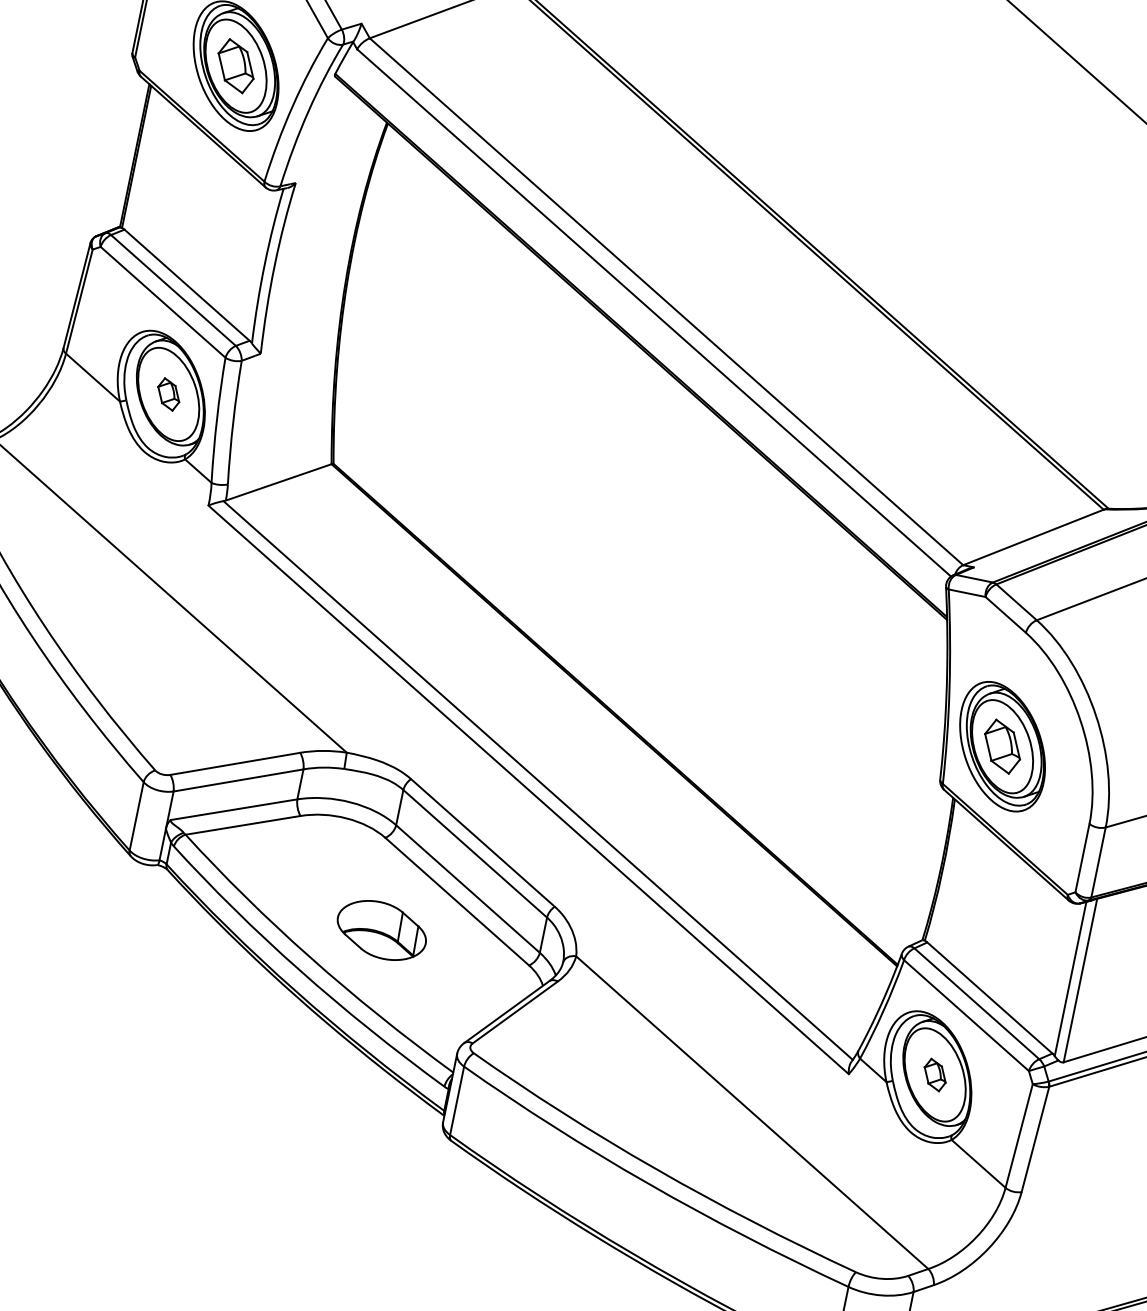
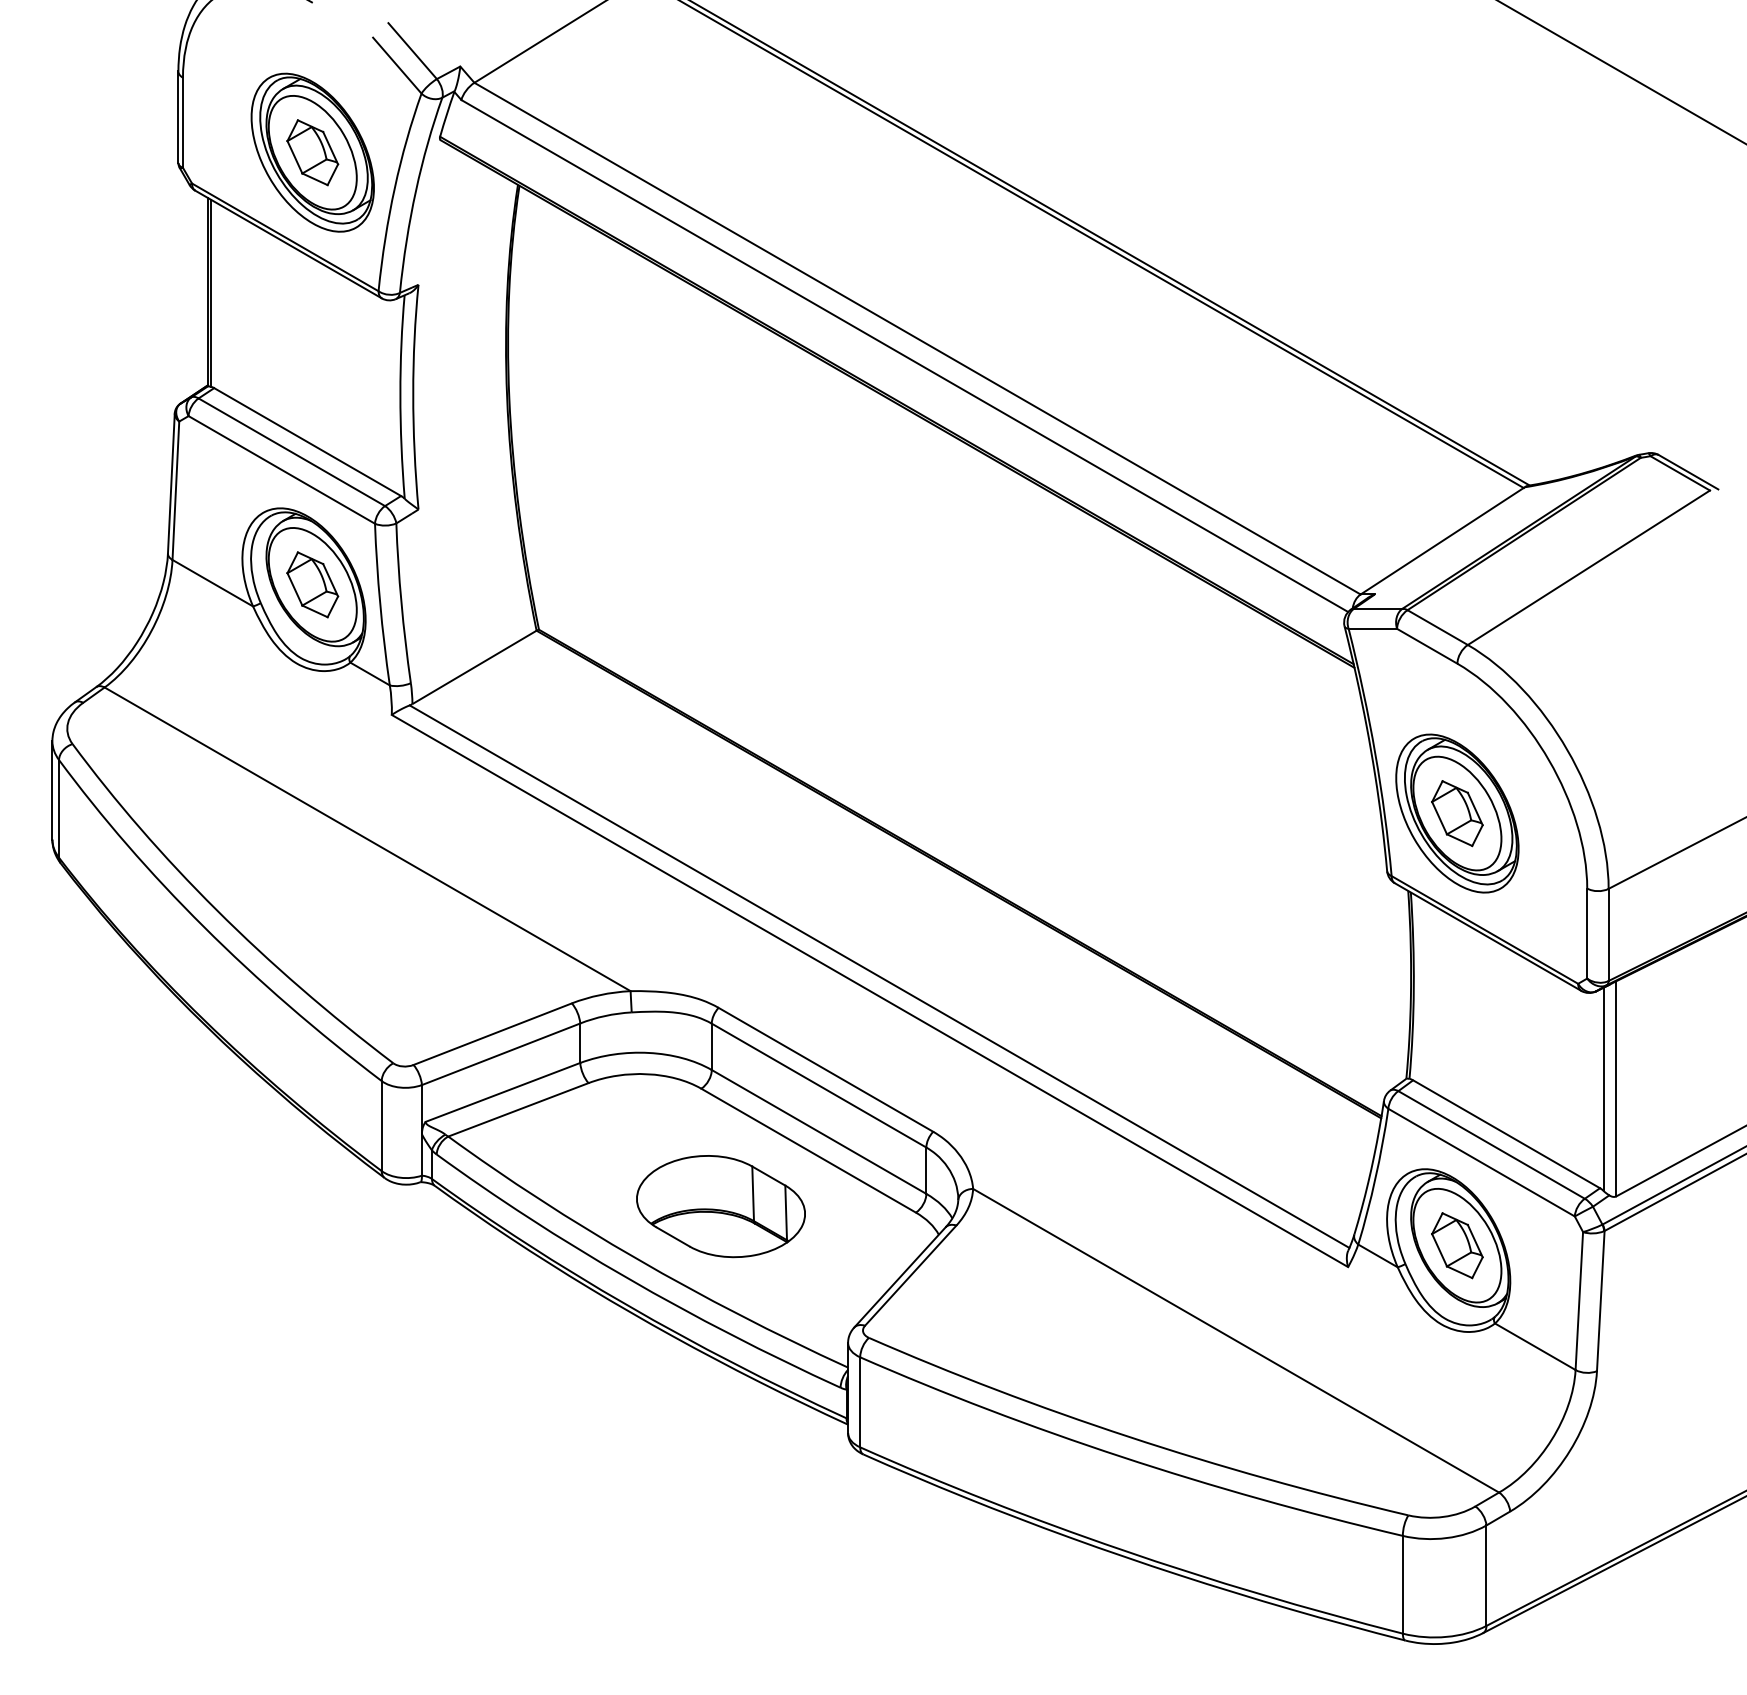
part: (168, 394) -> (312, 584), size x1.67
part: (381, 930) -> (720, 1206), size x1.43
part: (935, 1074) -> (1457, 1245), size x1.67

